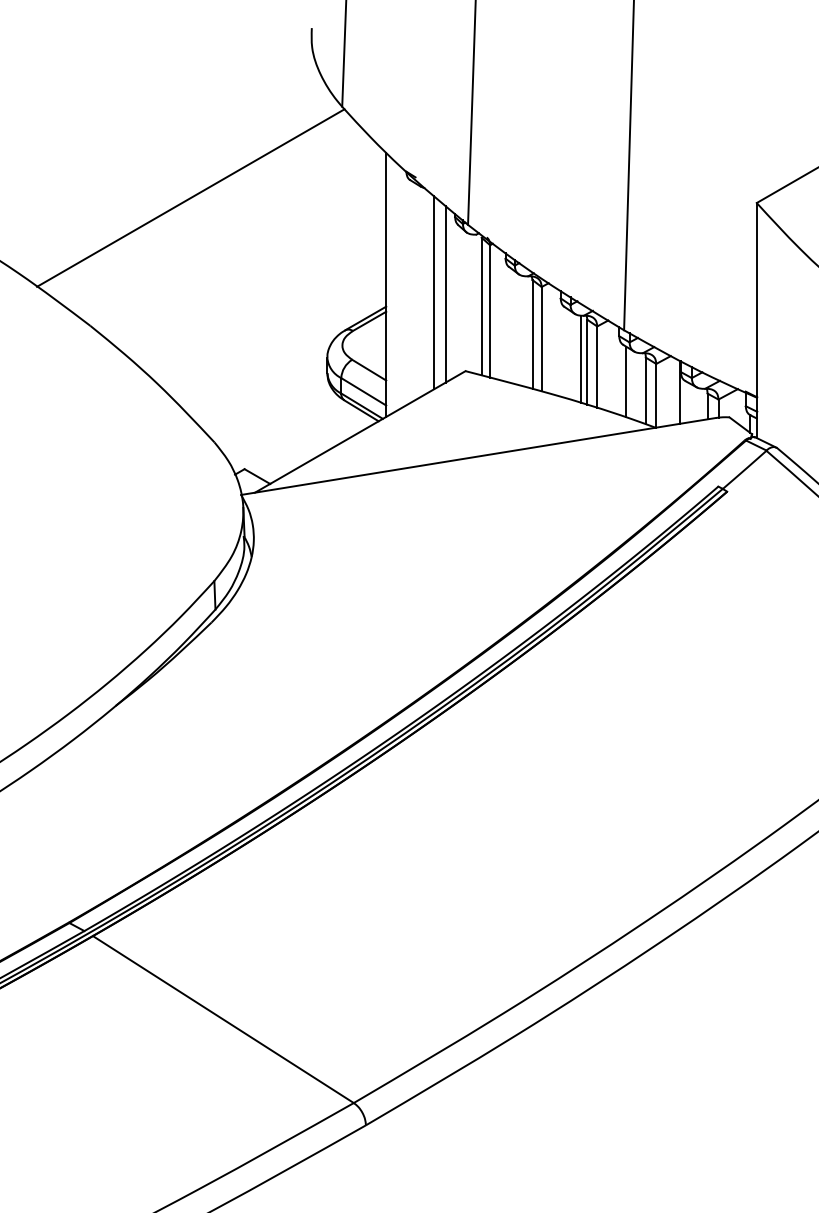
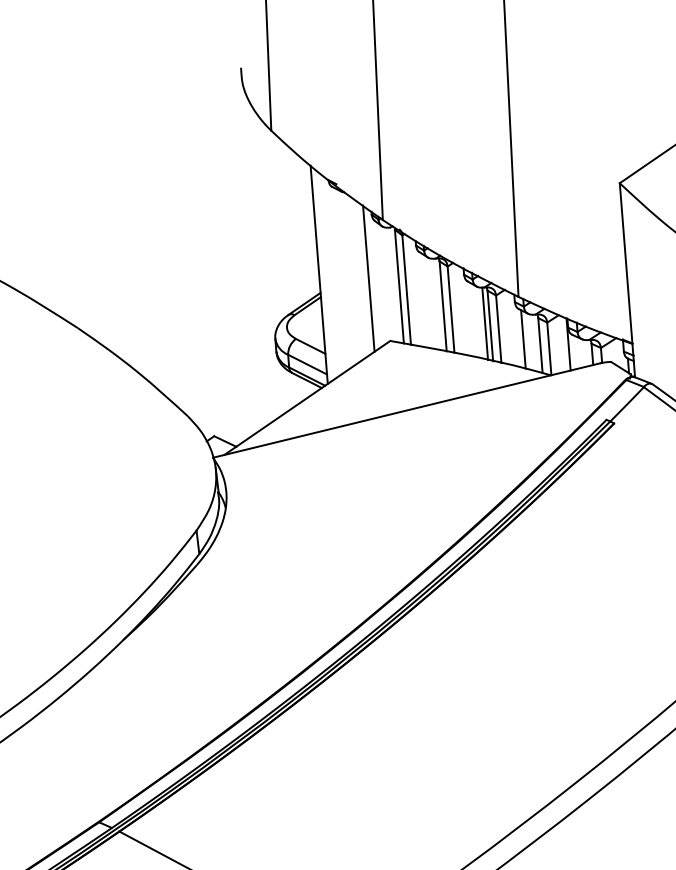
line: (190, 197) -> (151, 215), removed
line: (434, 292) -> (359, 278), removed

